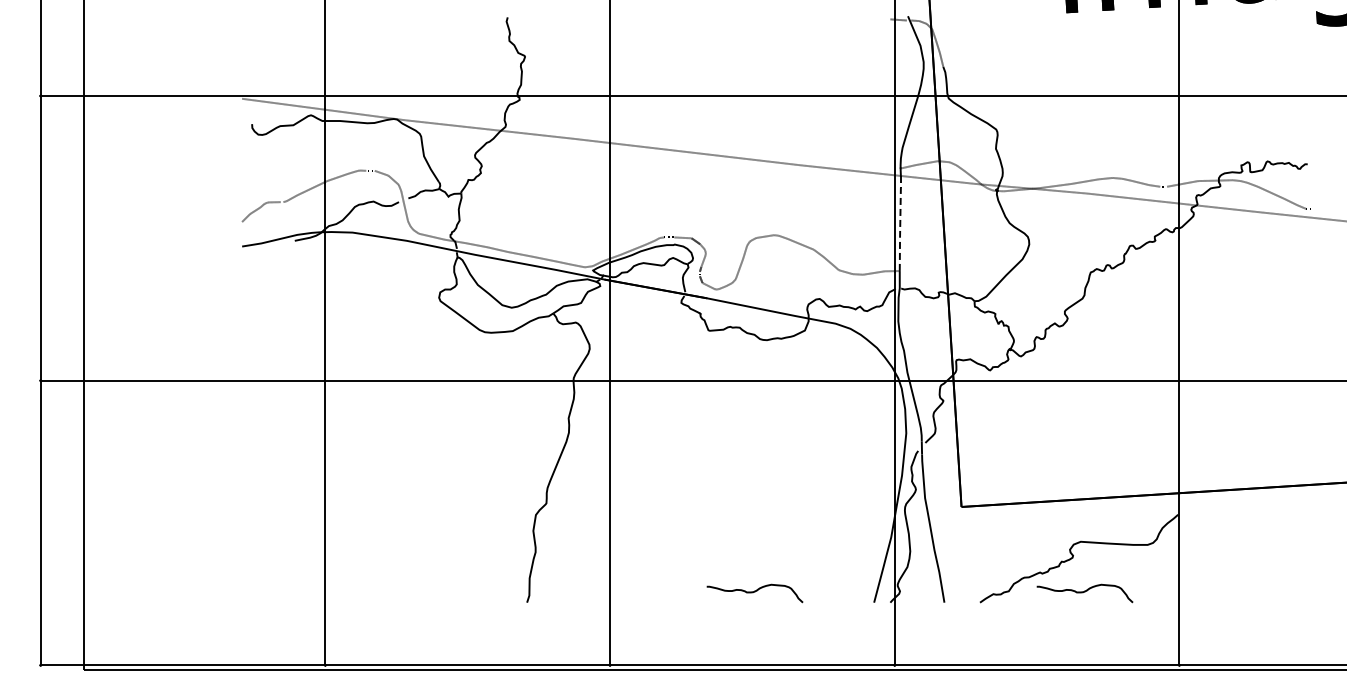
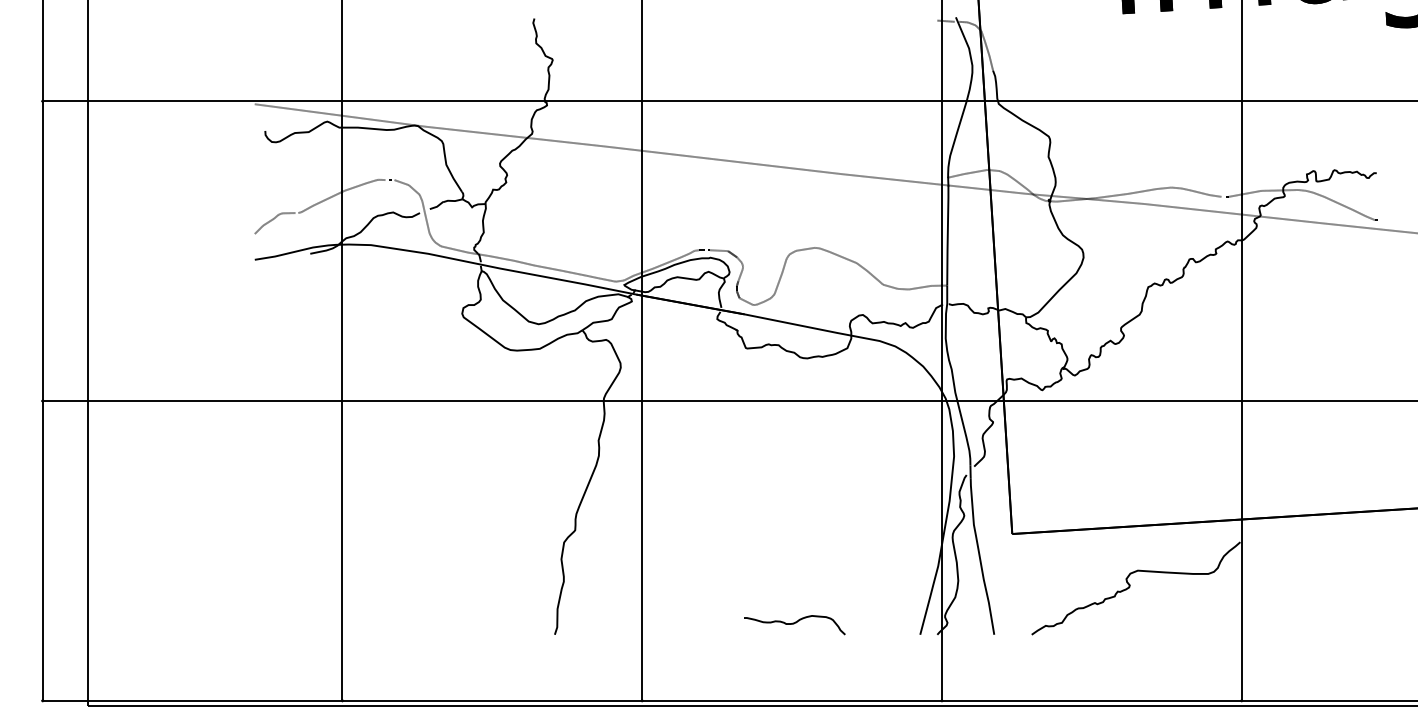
line: (900, 223) -> (948, 235), dashed -> solid
curve: (1084, 592) -> (1141, 624), removed

